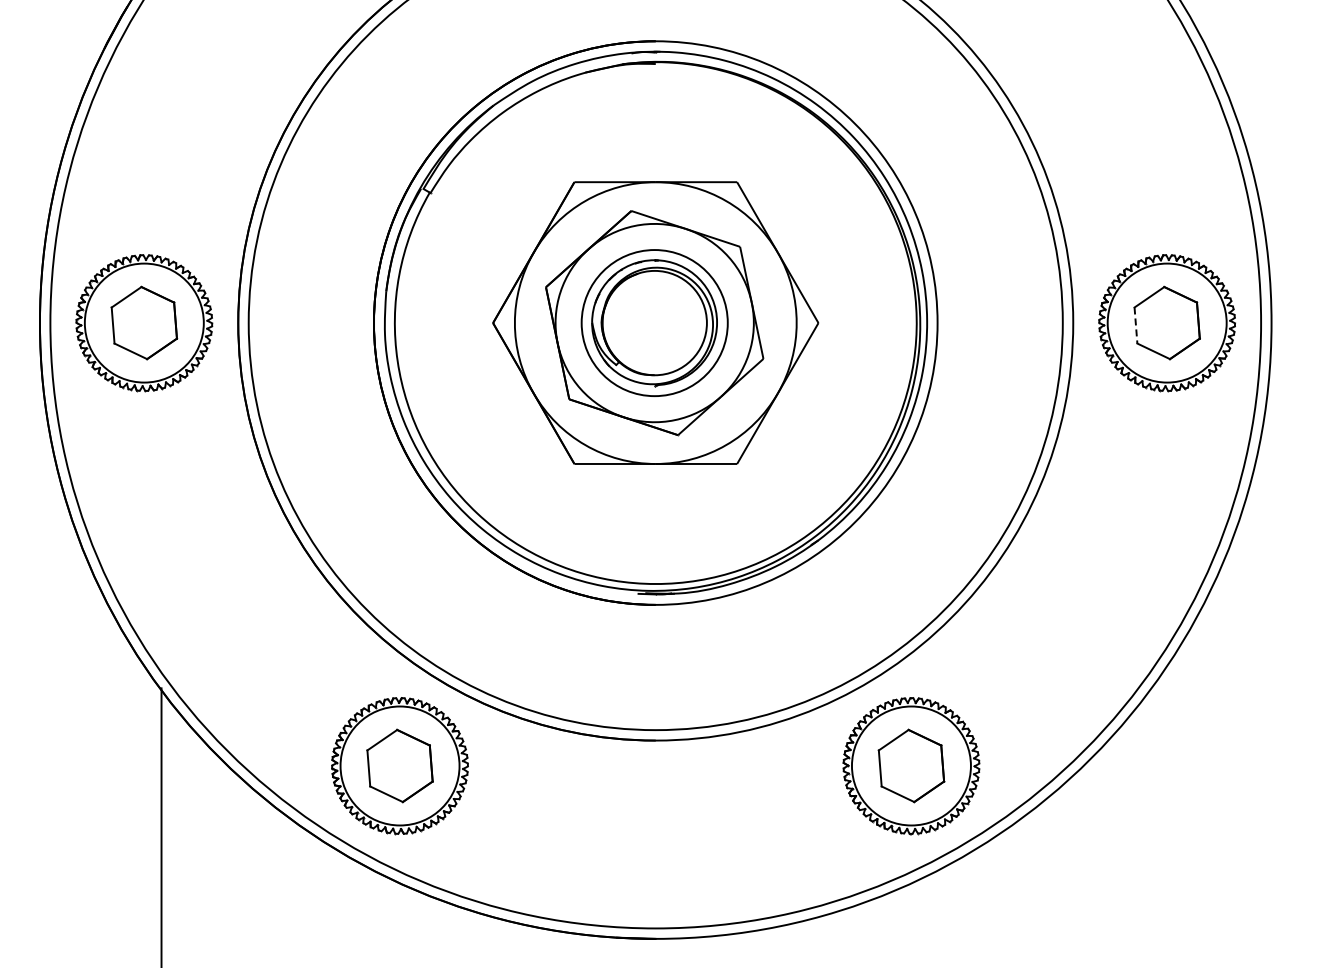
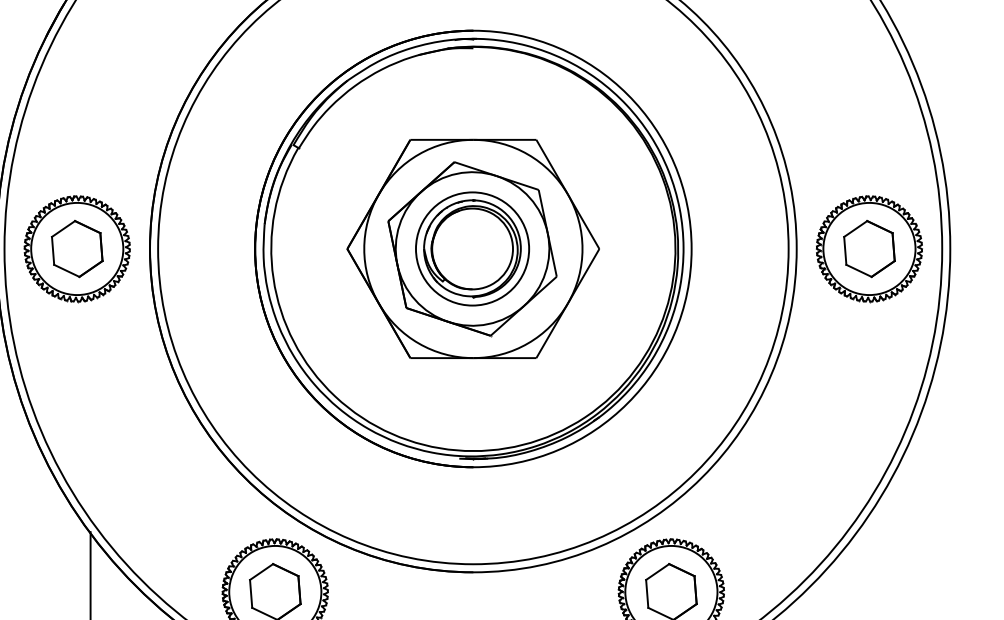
line: (1136, 326) -> (845, 251), dashed -> solid

